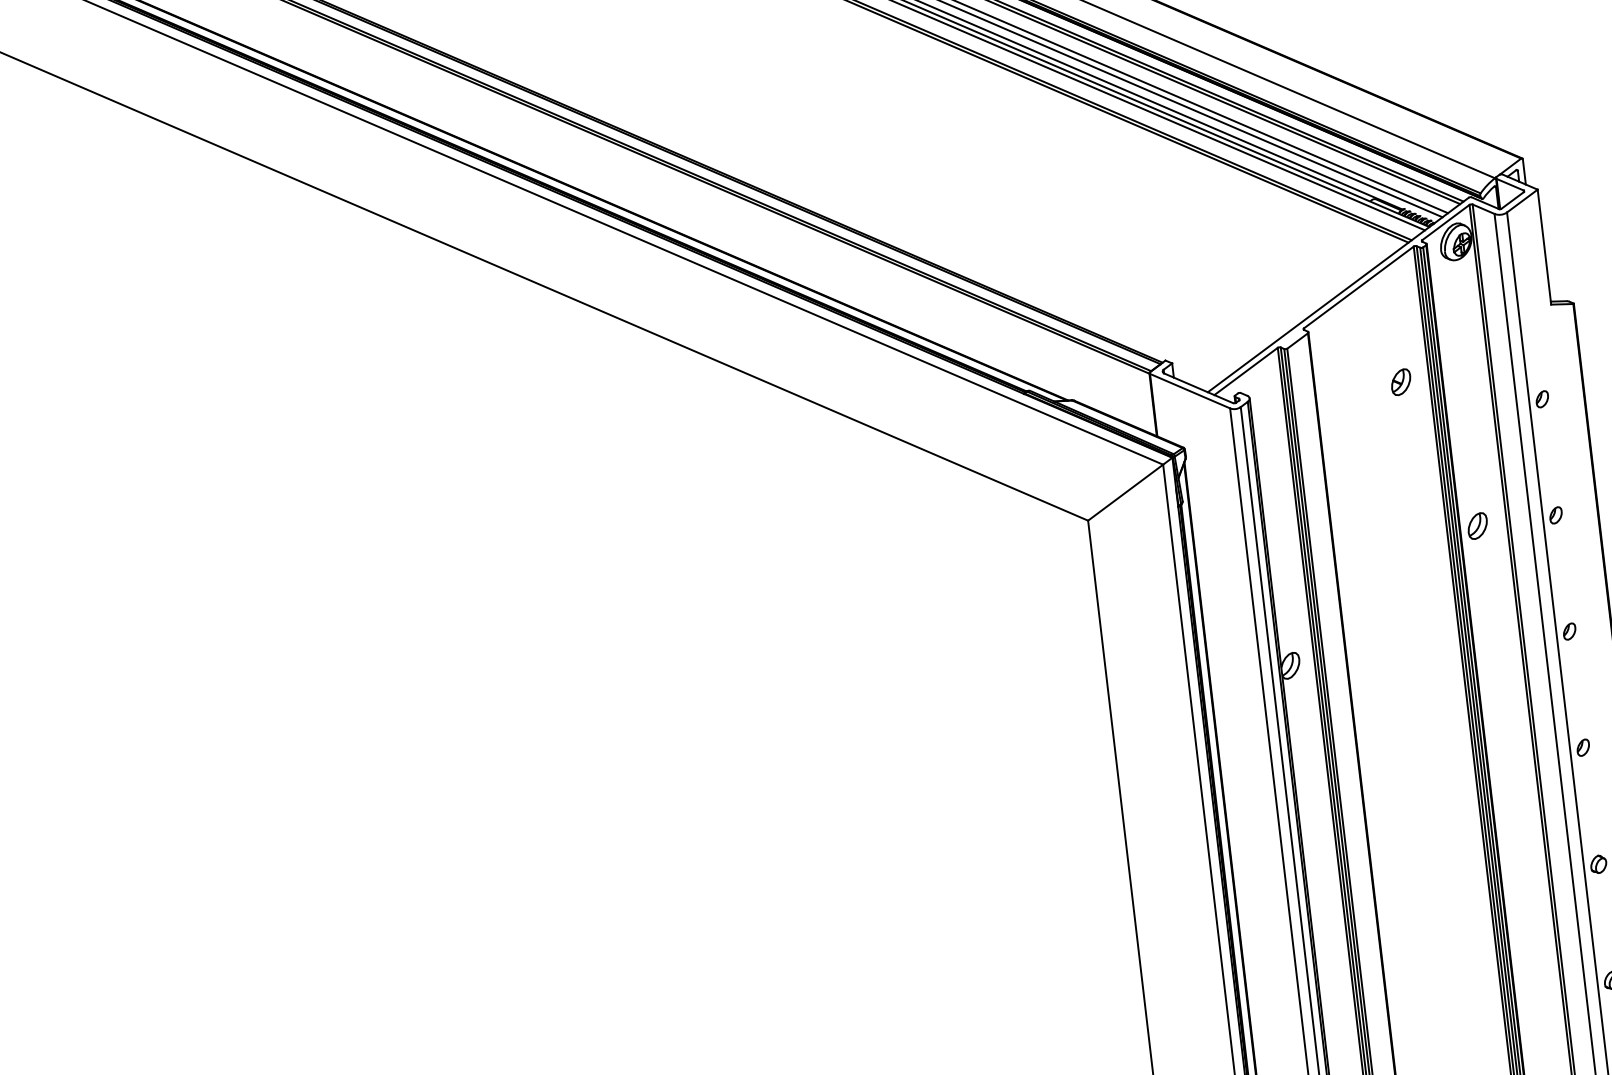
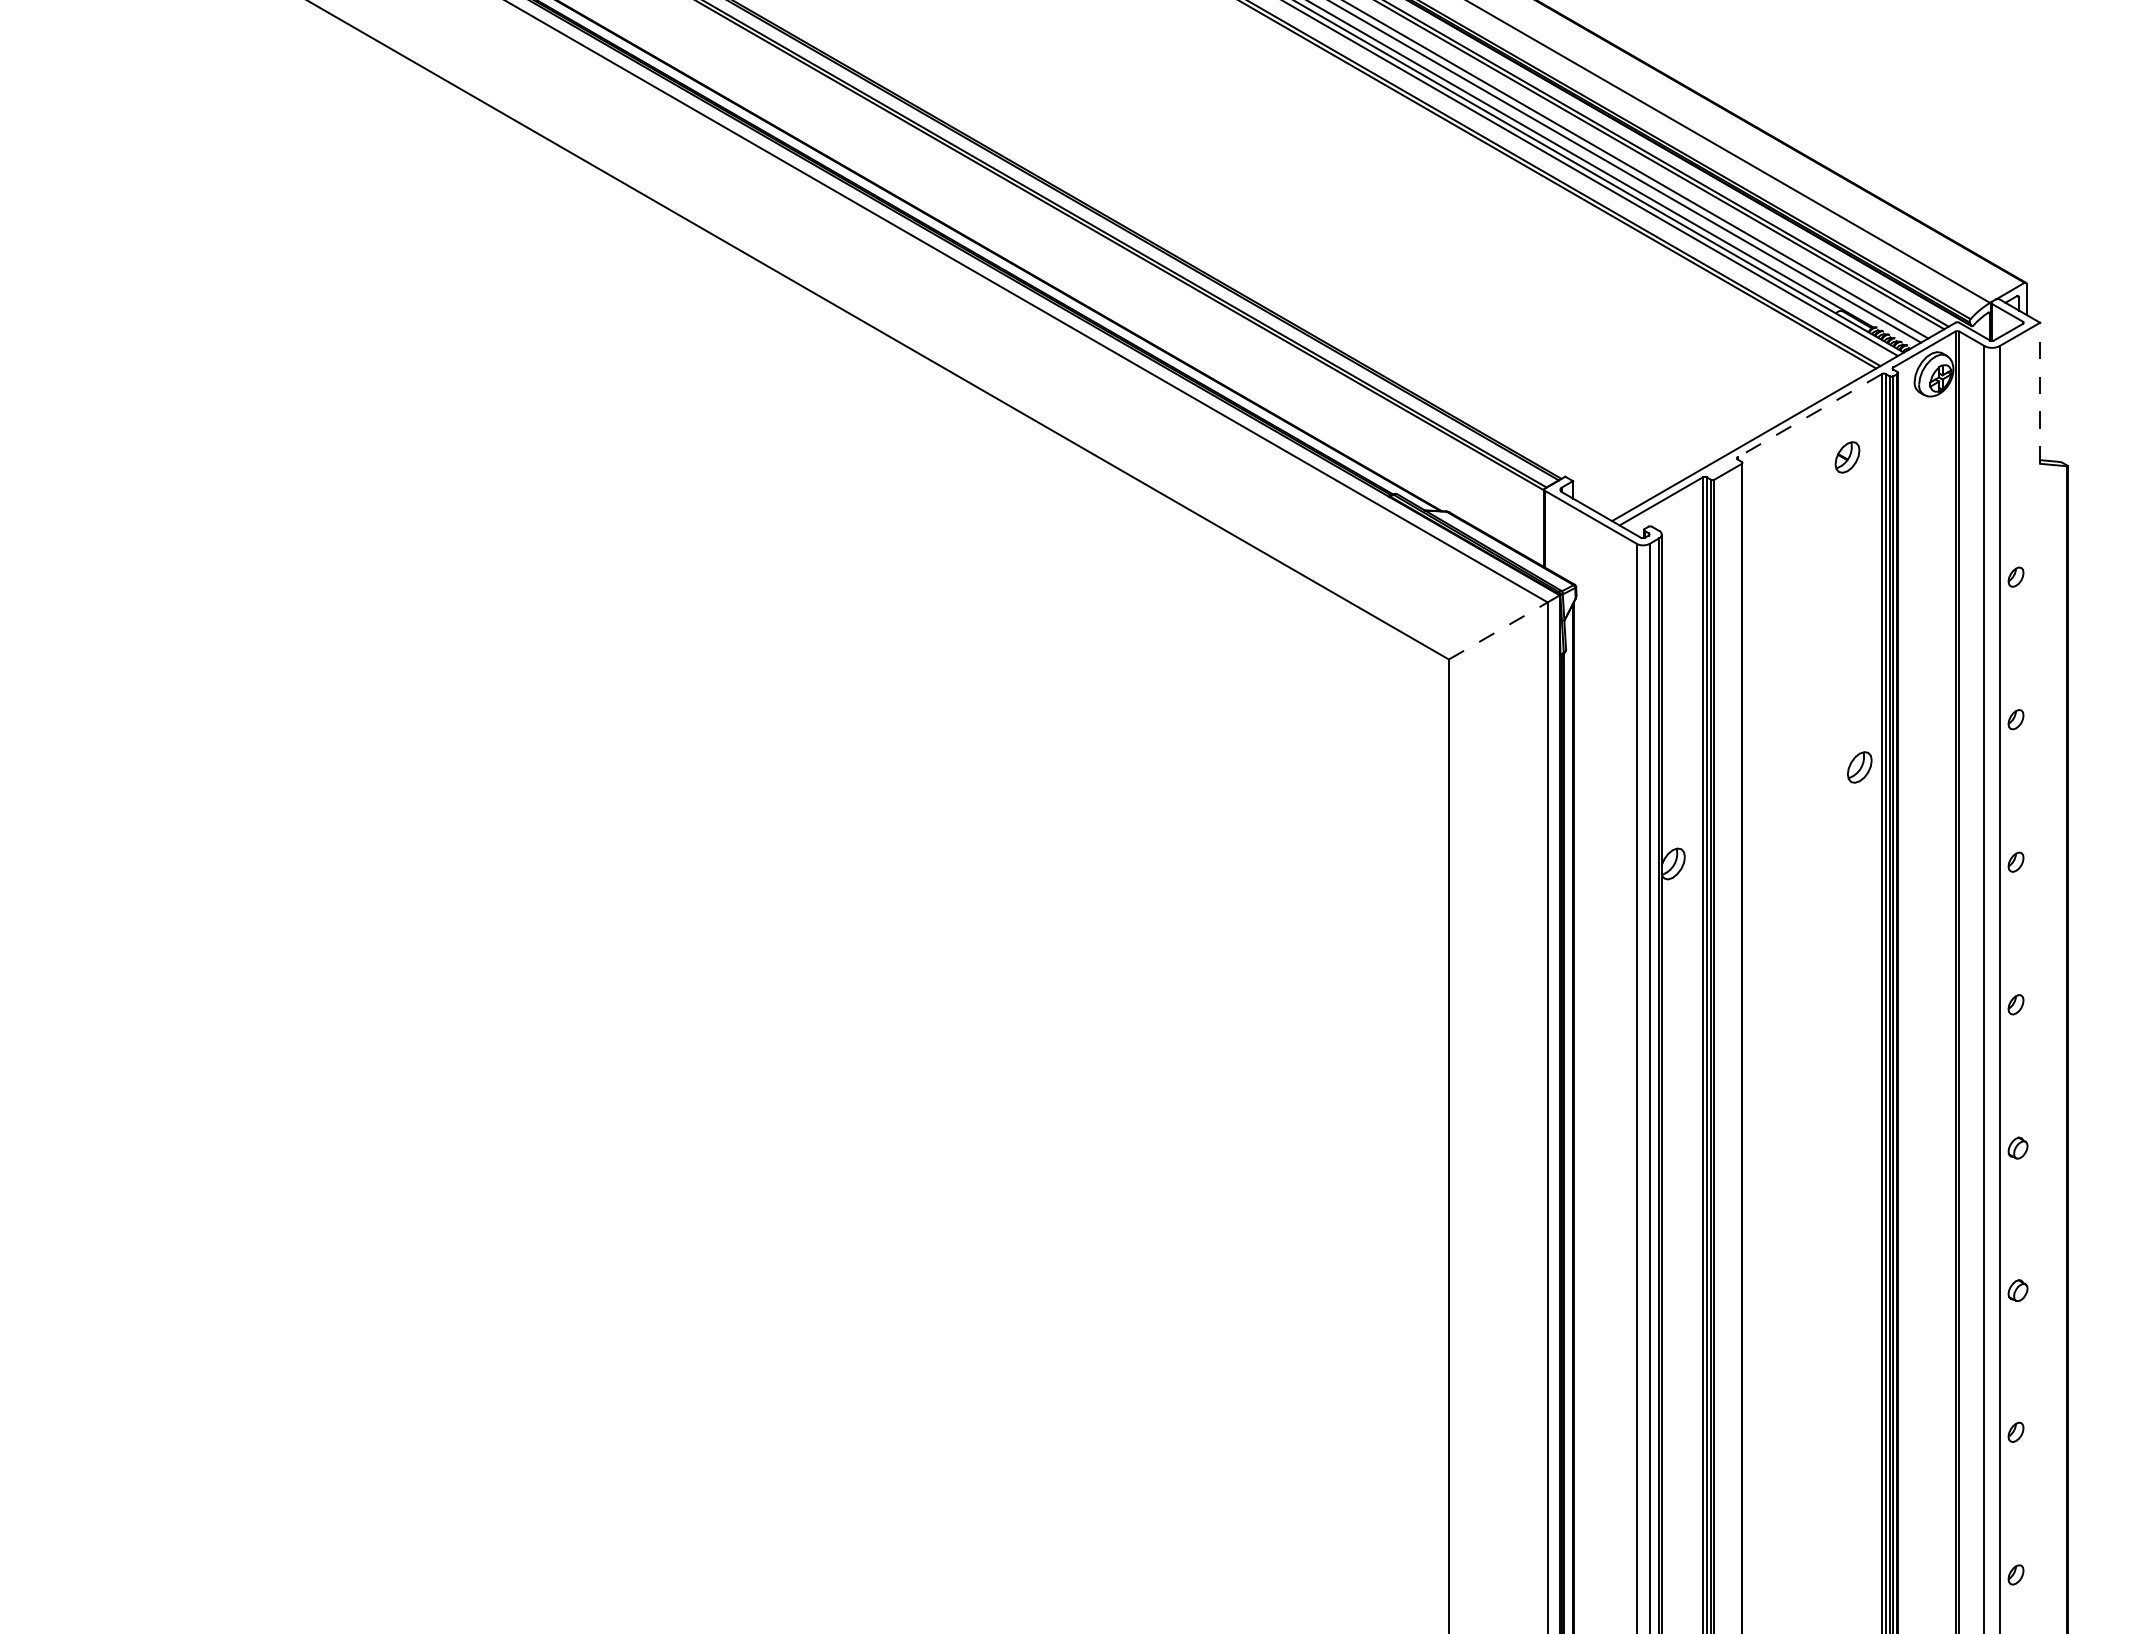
line: (1544, 247) -> (2040, 393), solid -> dashed
line: (1358, 287) -> (1809, 415), solid -> dashed
part: (1401, 382) -> (1847, 457), moved
line: (1125, 492) -> (1498, 630), solid -> dashed
part: (1477, 526) -> (1859, 767), moved

